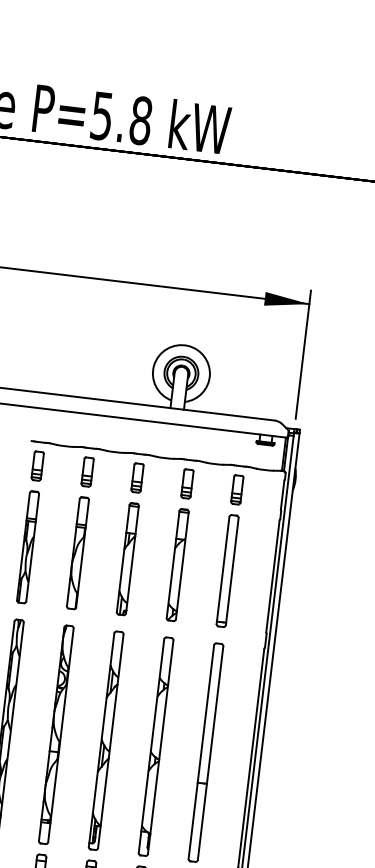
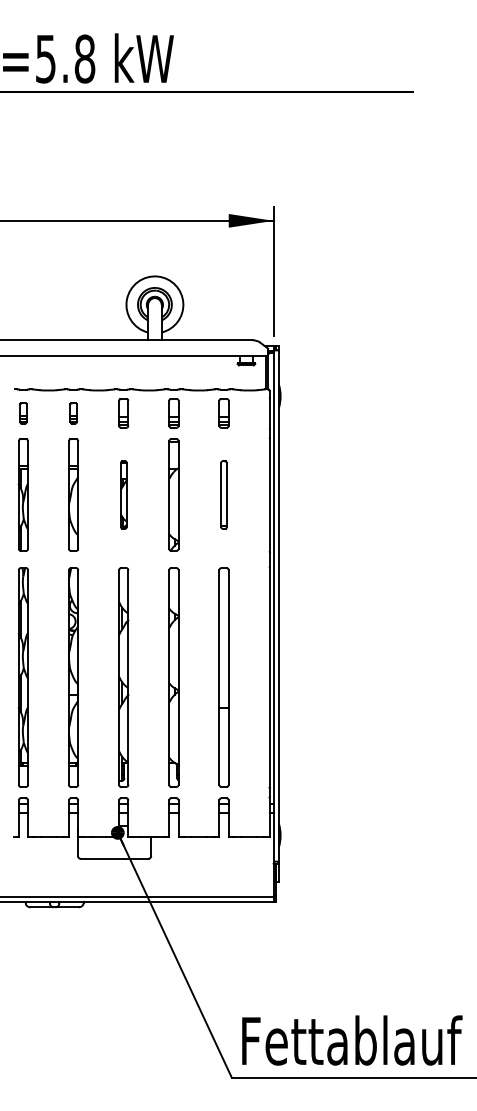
part: (37, 466) -> (23, 413), size x0.7
part: (87, 472) -> (73, 413), size x0.7
part: (127, 558) -> (123, 494), size x0.6
part: (227, 570) -> (223, 494), size x0.6

